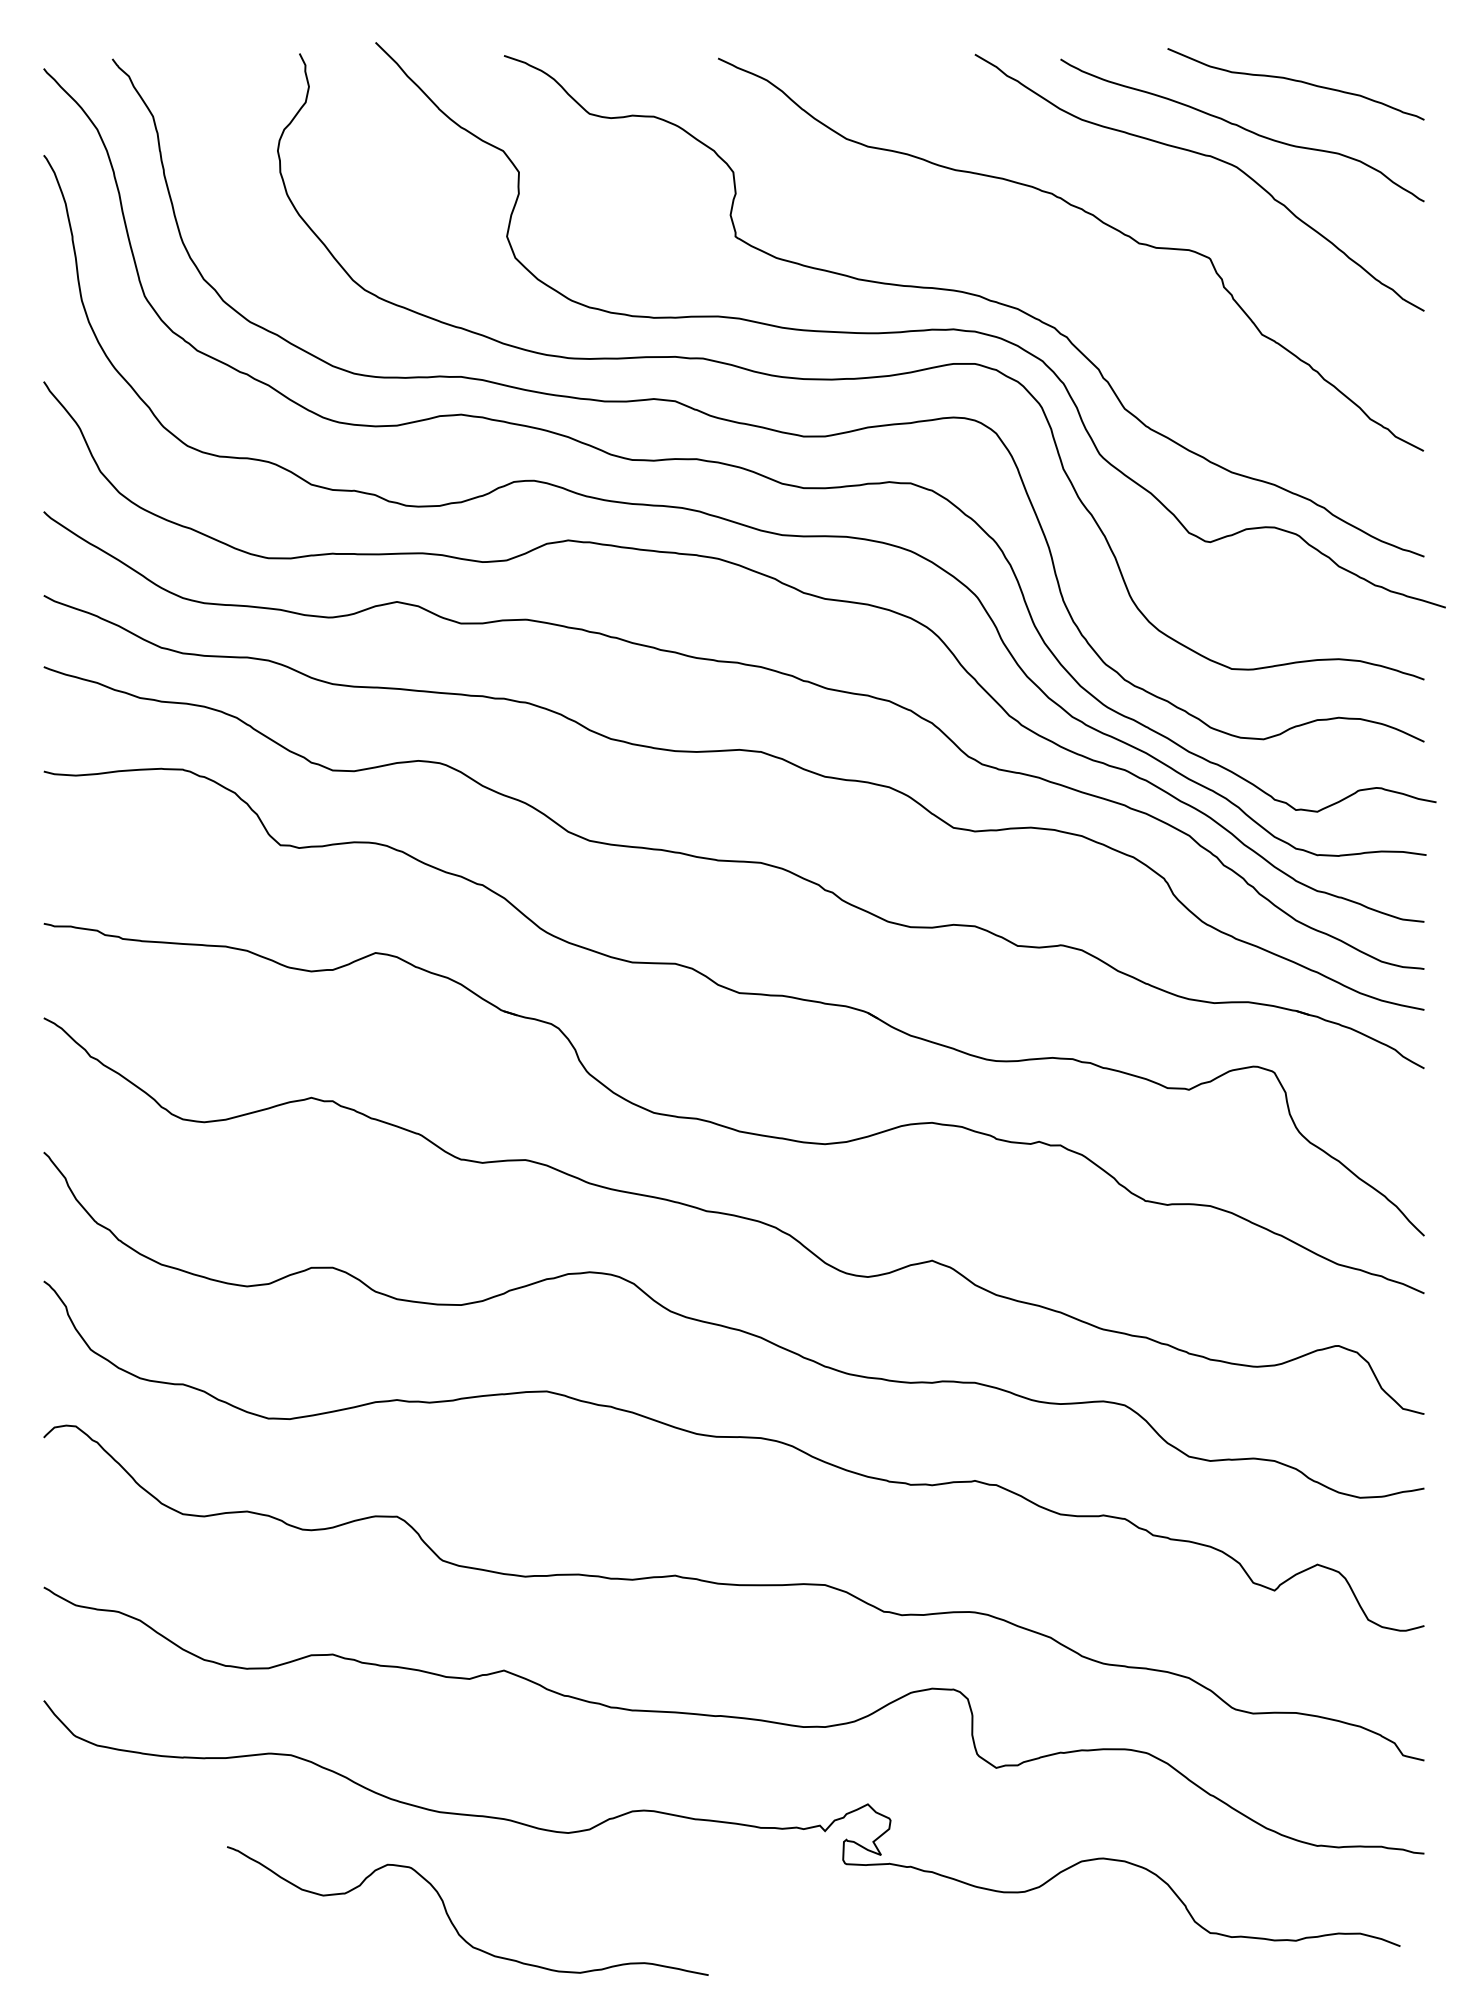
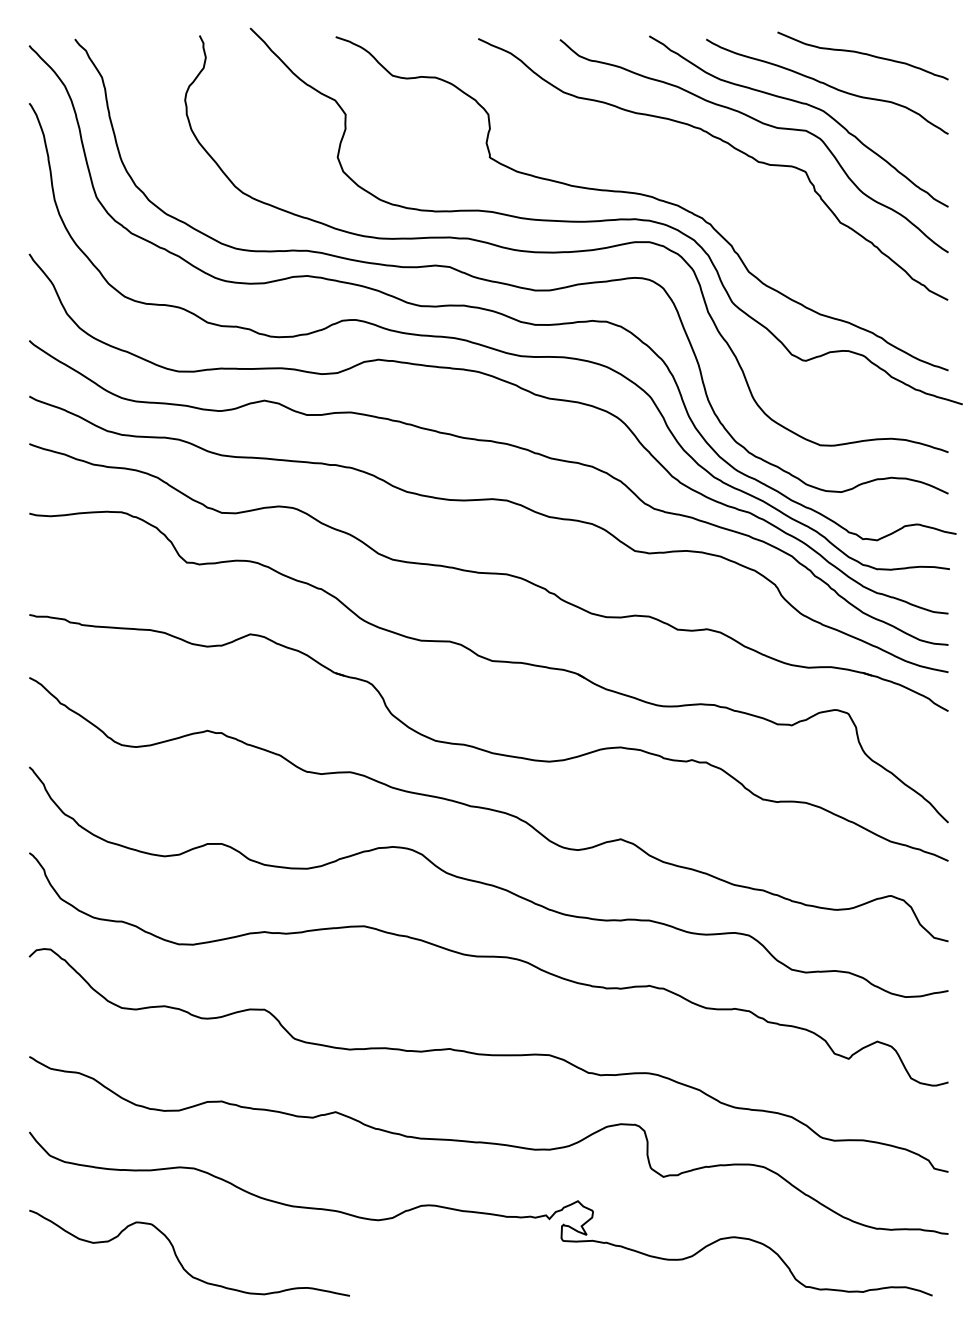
curve: (1145, 187) -> (762, 124), added
curve: (451, 1917) -> (178, 1257), moved

